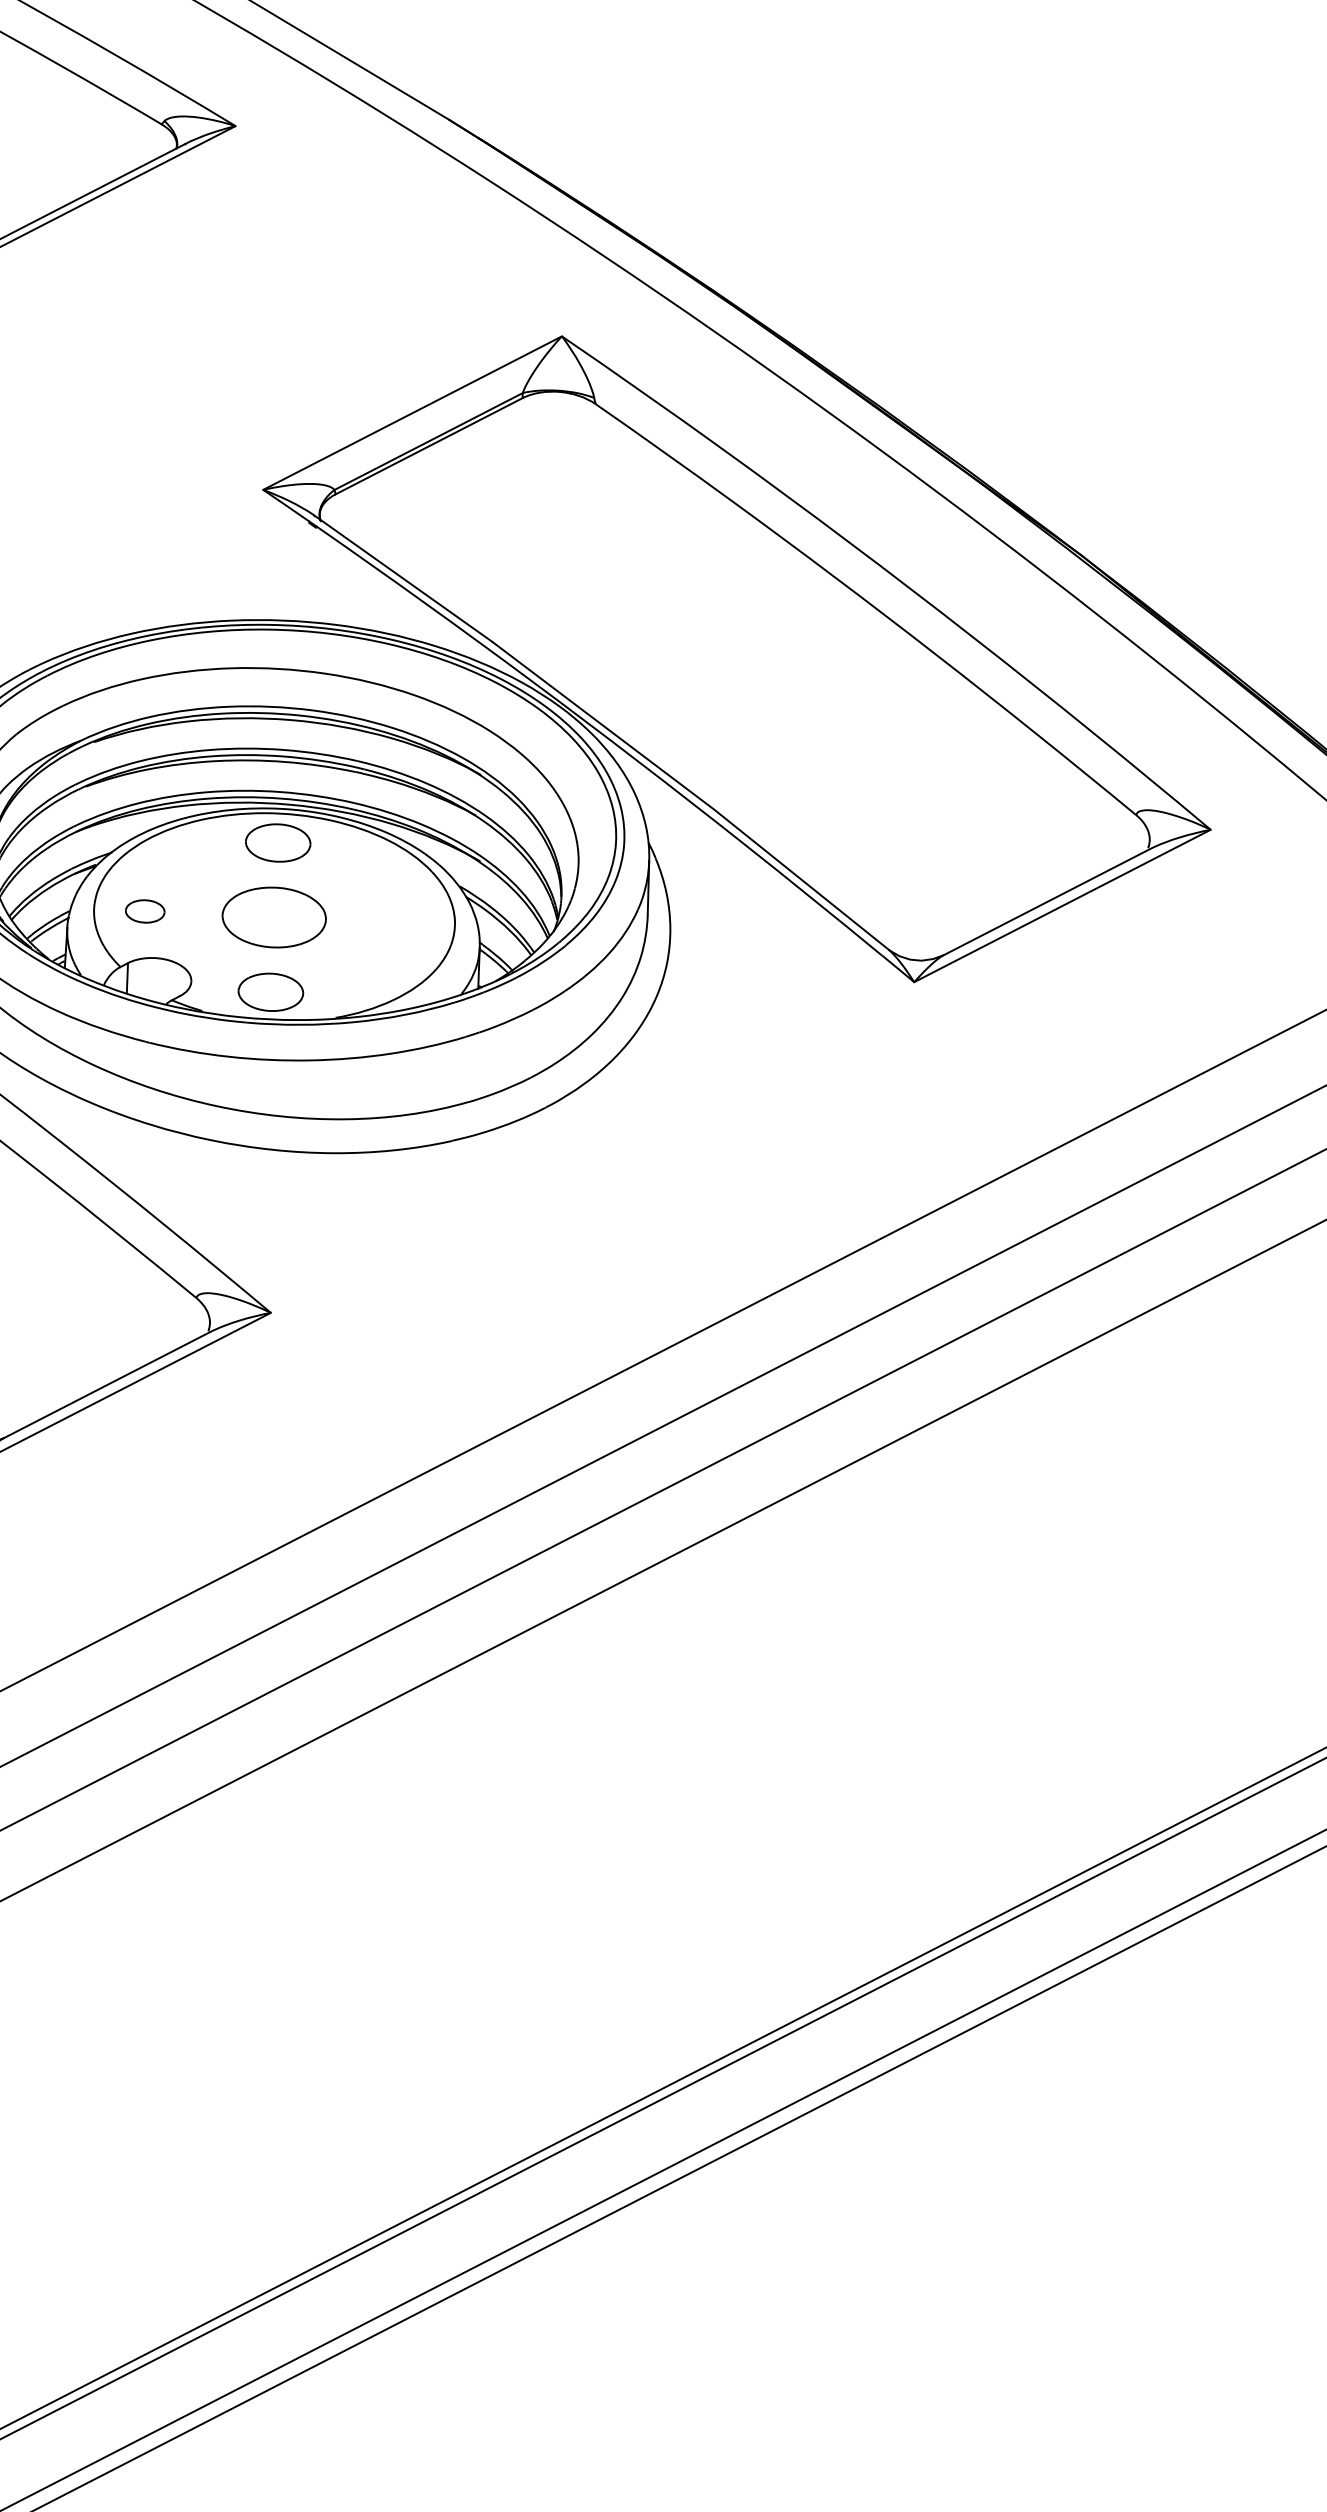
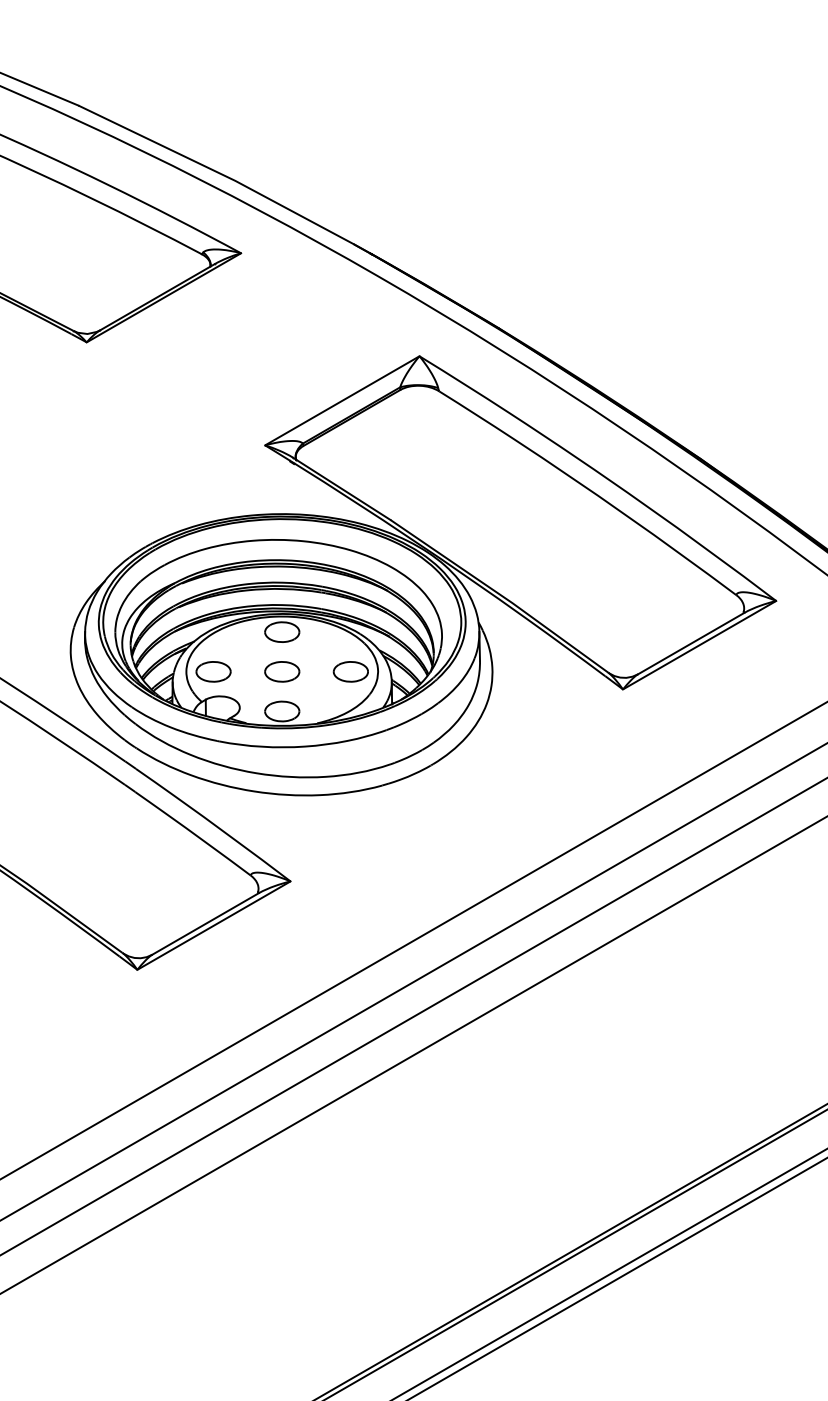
part: (145, 910) -> (213, 671), size x1.67
part: (275, 917) -> (282, 671), size x0.62
part: (403, 923) -> (350, 671), added

